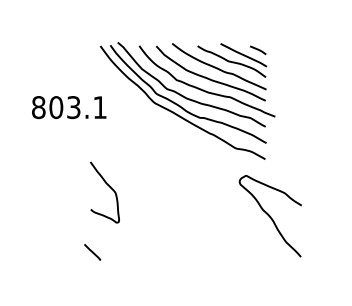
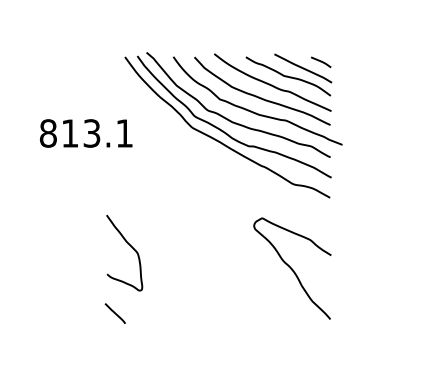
text: (55, 107) -> (69, 133), 803.1 -> 813.1
curve: (109, 187) -> (130, 246), moved
curve: (270, 216) -> (292, 268), moved

